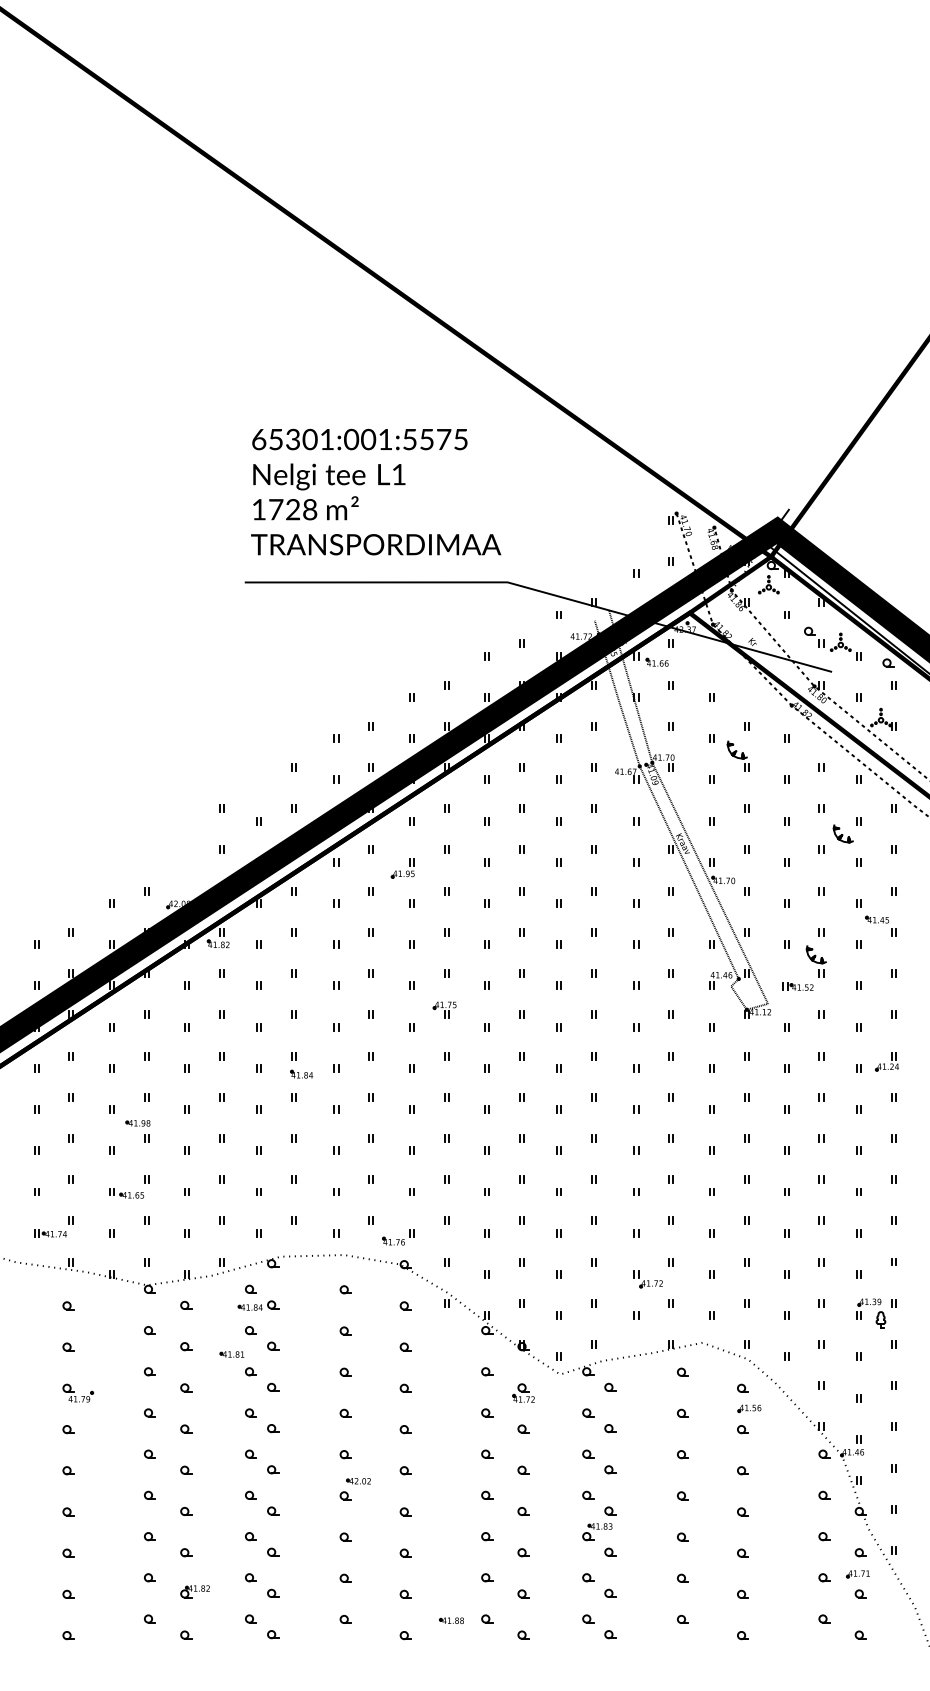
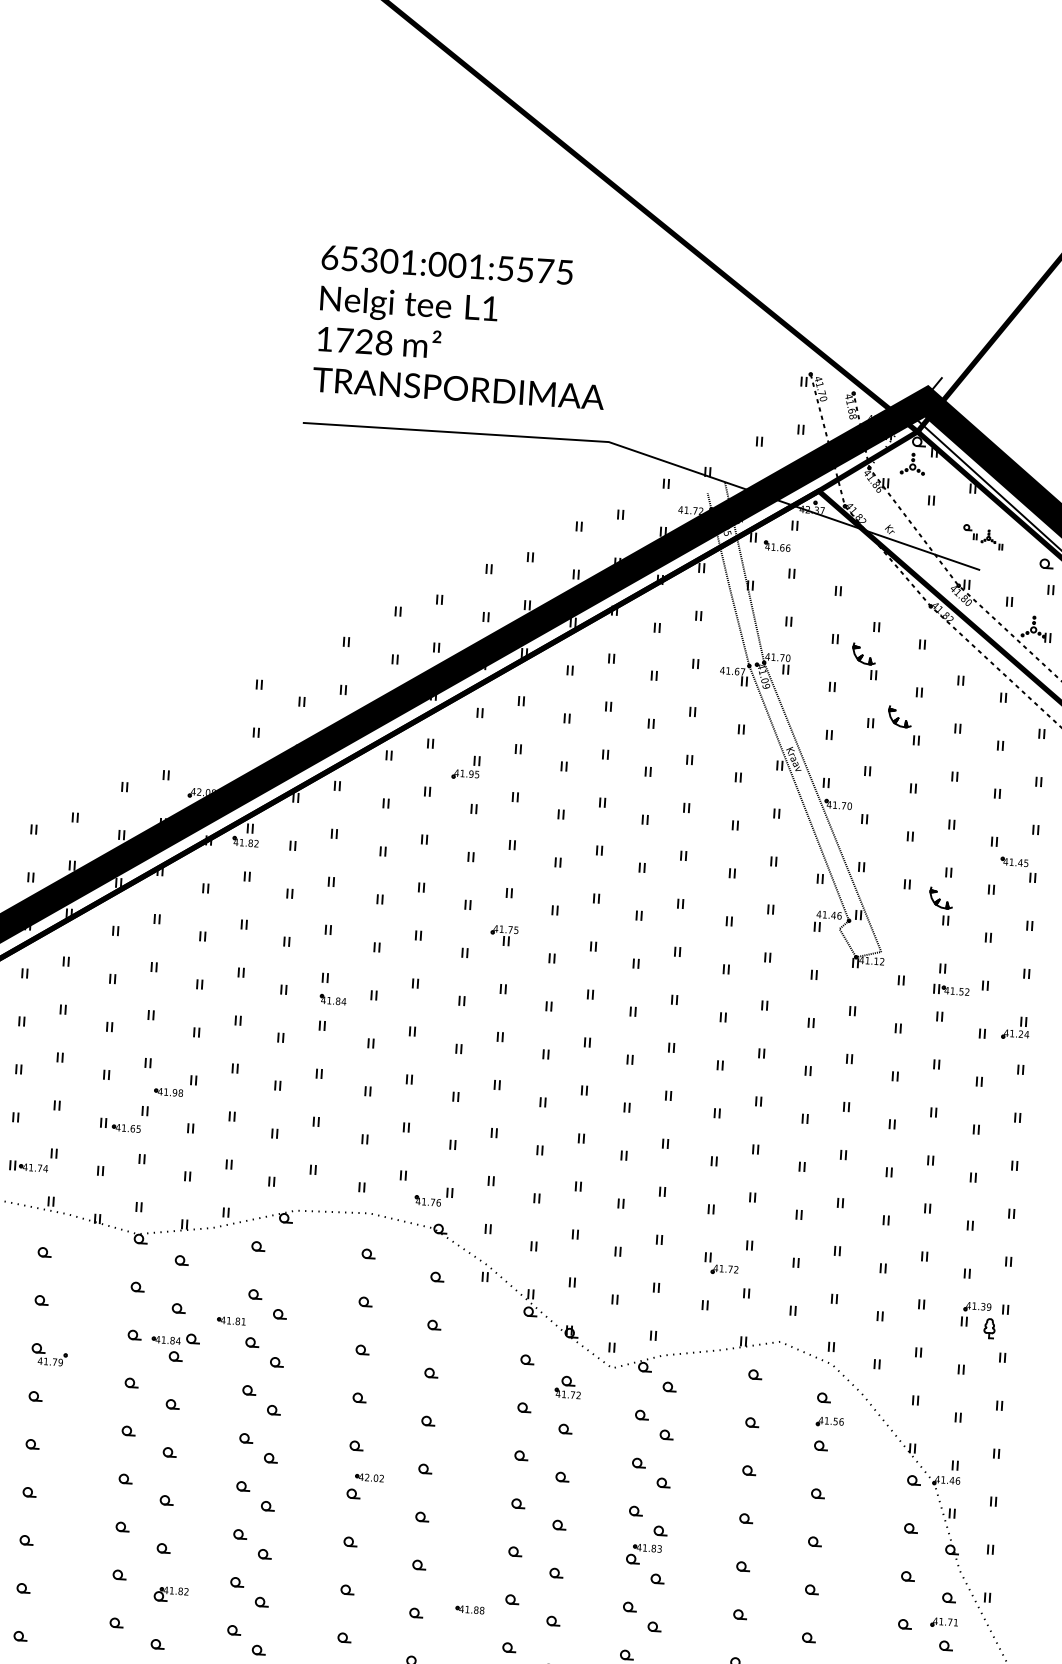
part: (832, 643) -> (982, 537), size x0.6
part: (842, 833) -> (898, 716), moved
part: (797, 986) -> (950, 989), moved
part: (137, 1123) -> (168, 1092), moved
part: (258, 1305) -> (175, 1338), moved
part: (451, 1620) -> (469, 1609), moved

